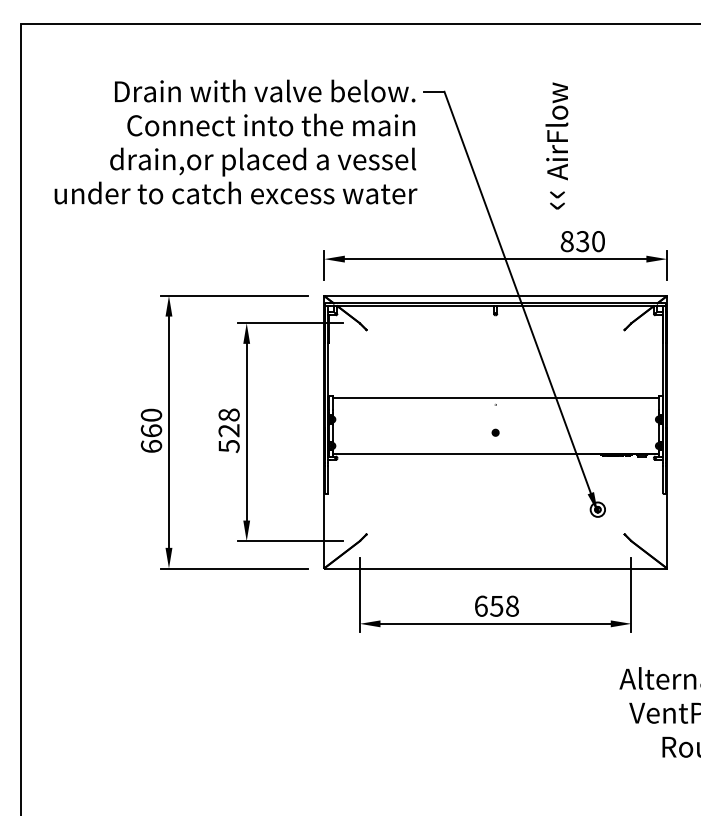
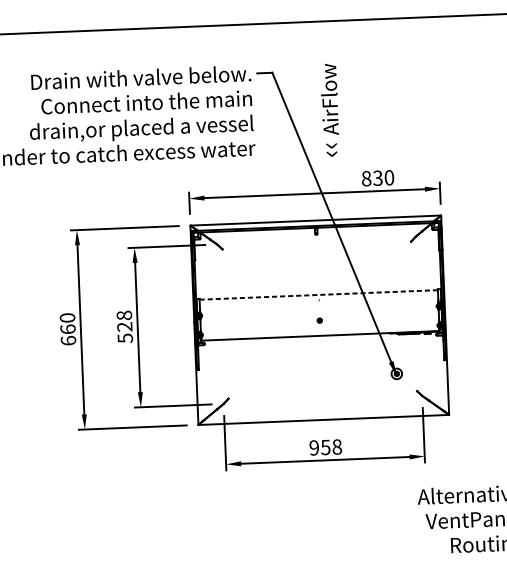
text: (556, 145) -> (329, 109), moved
line: (495, 397) -> (318, 294), solid -> dashed
text: (480, 605) -> (313, 447), 658 -> 958

